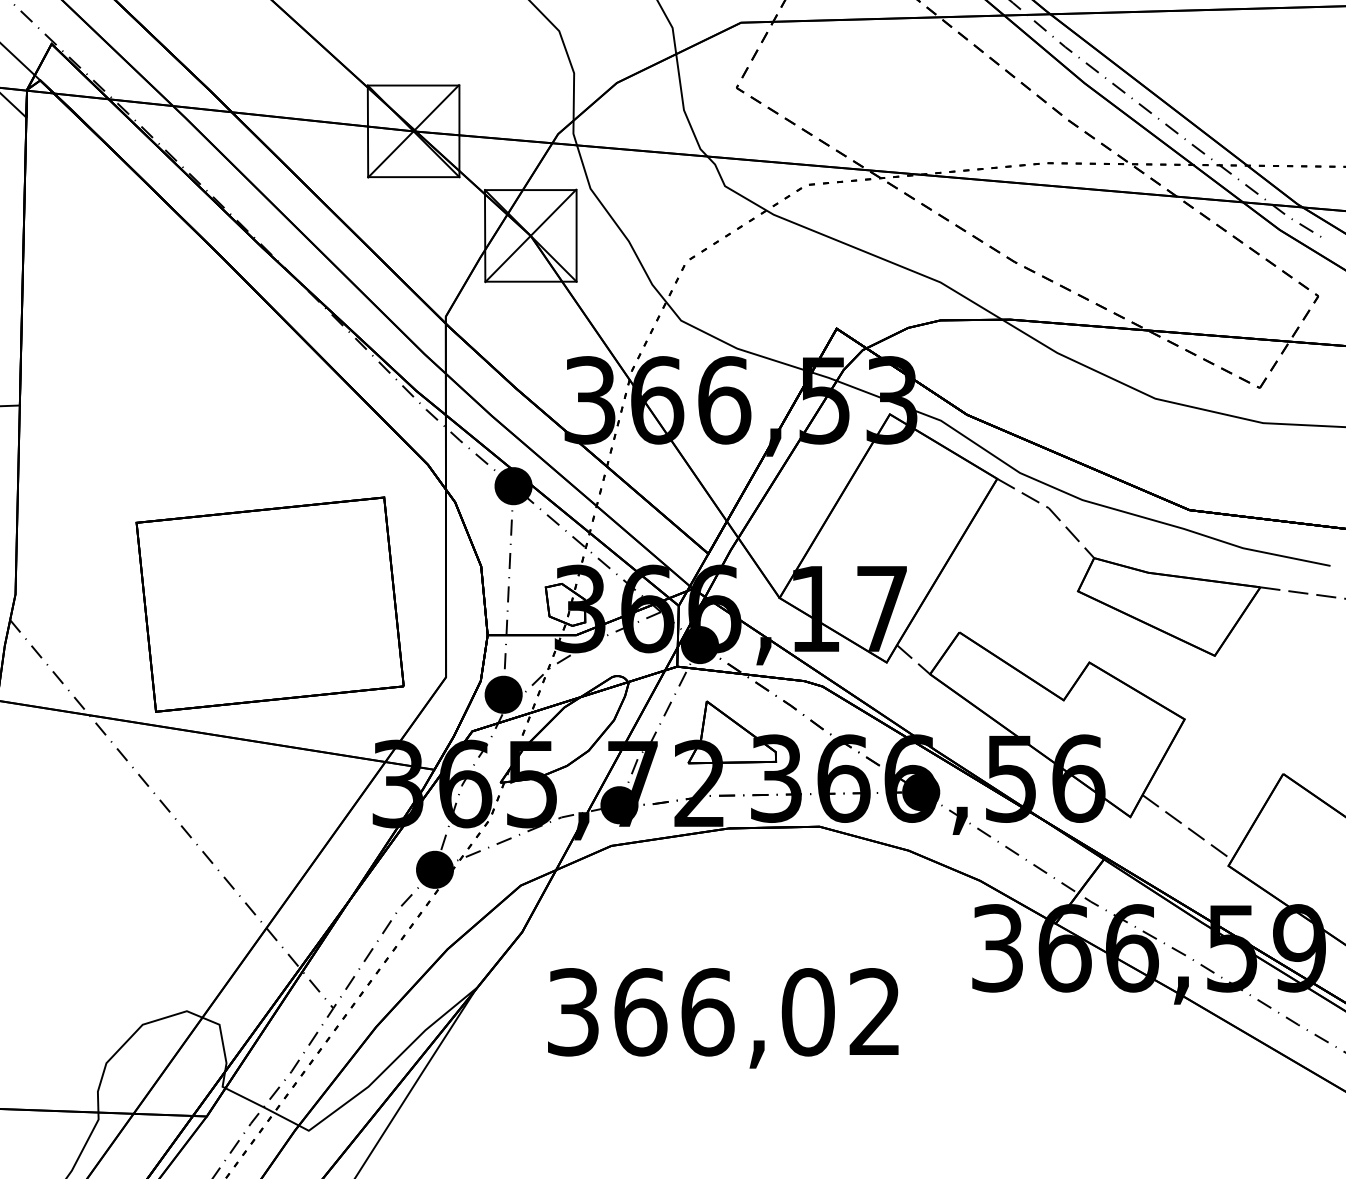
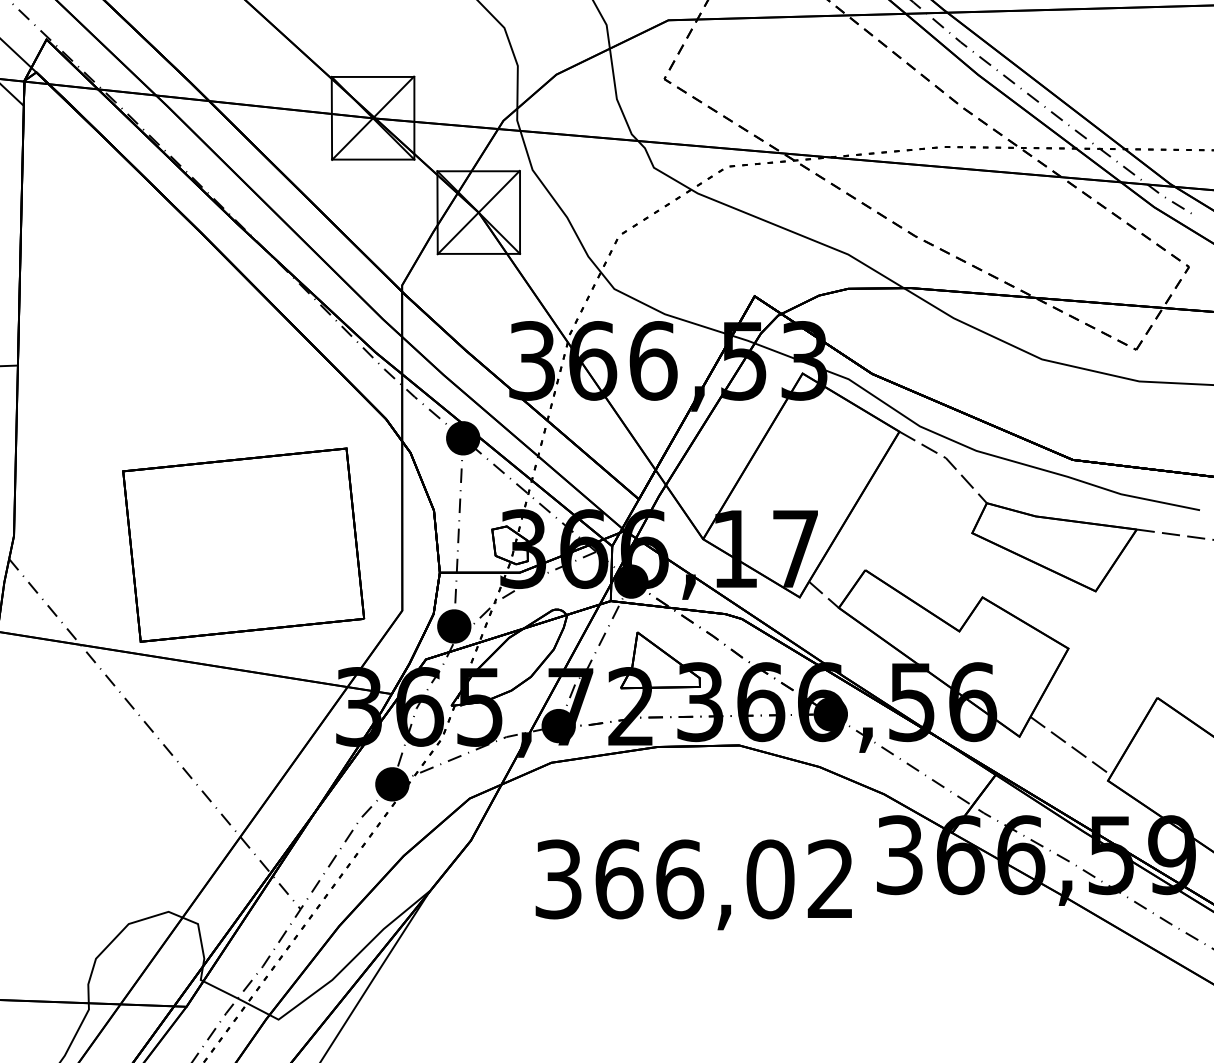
text: (723, 1018) -> (694, 885), moved

